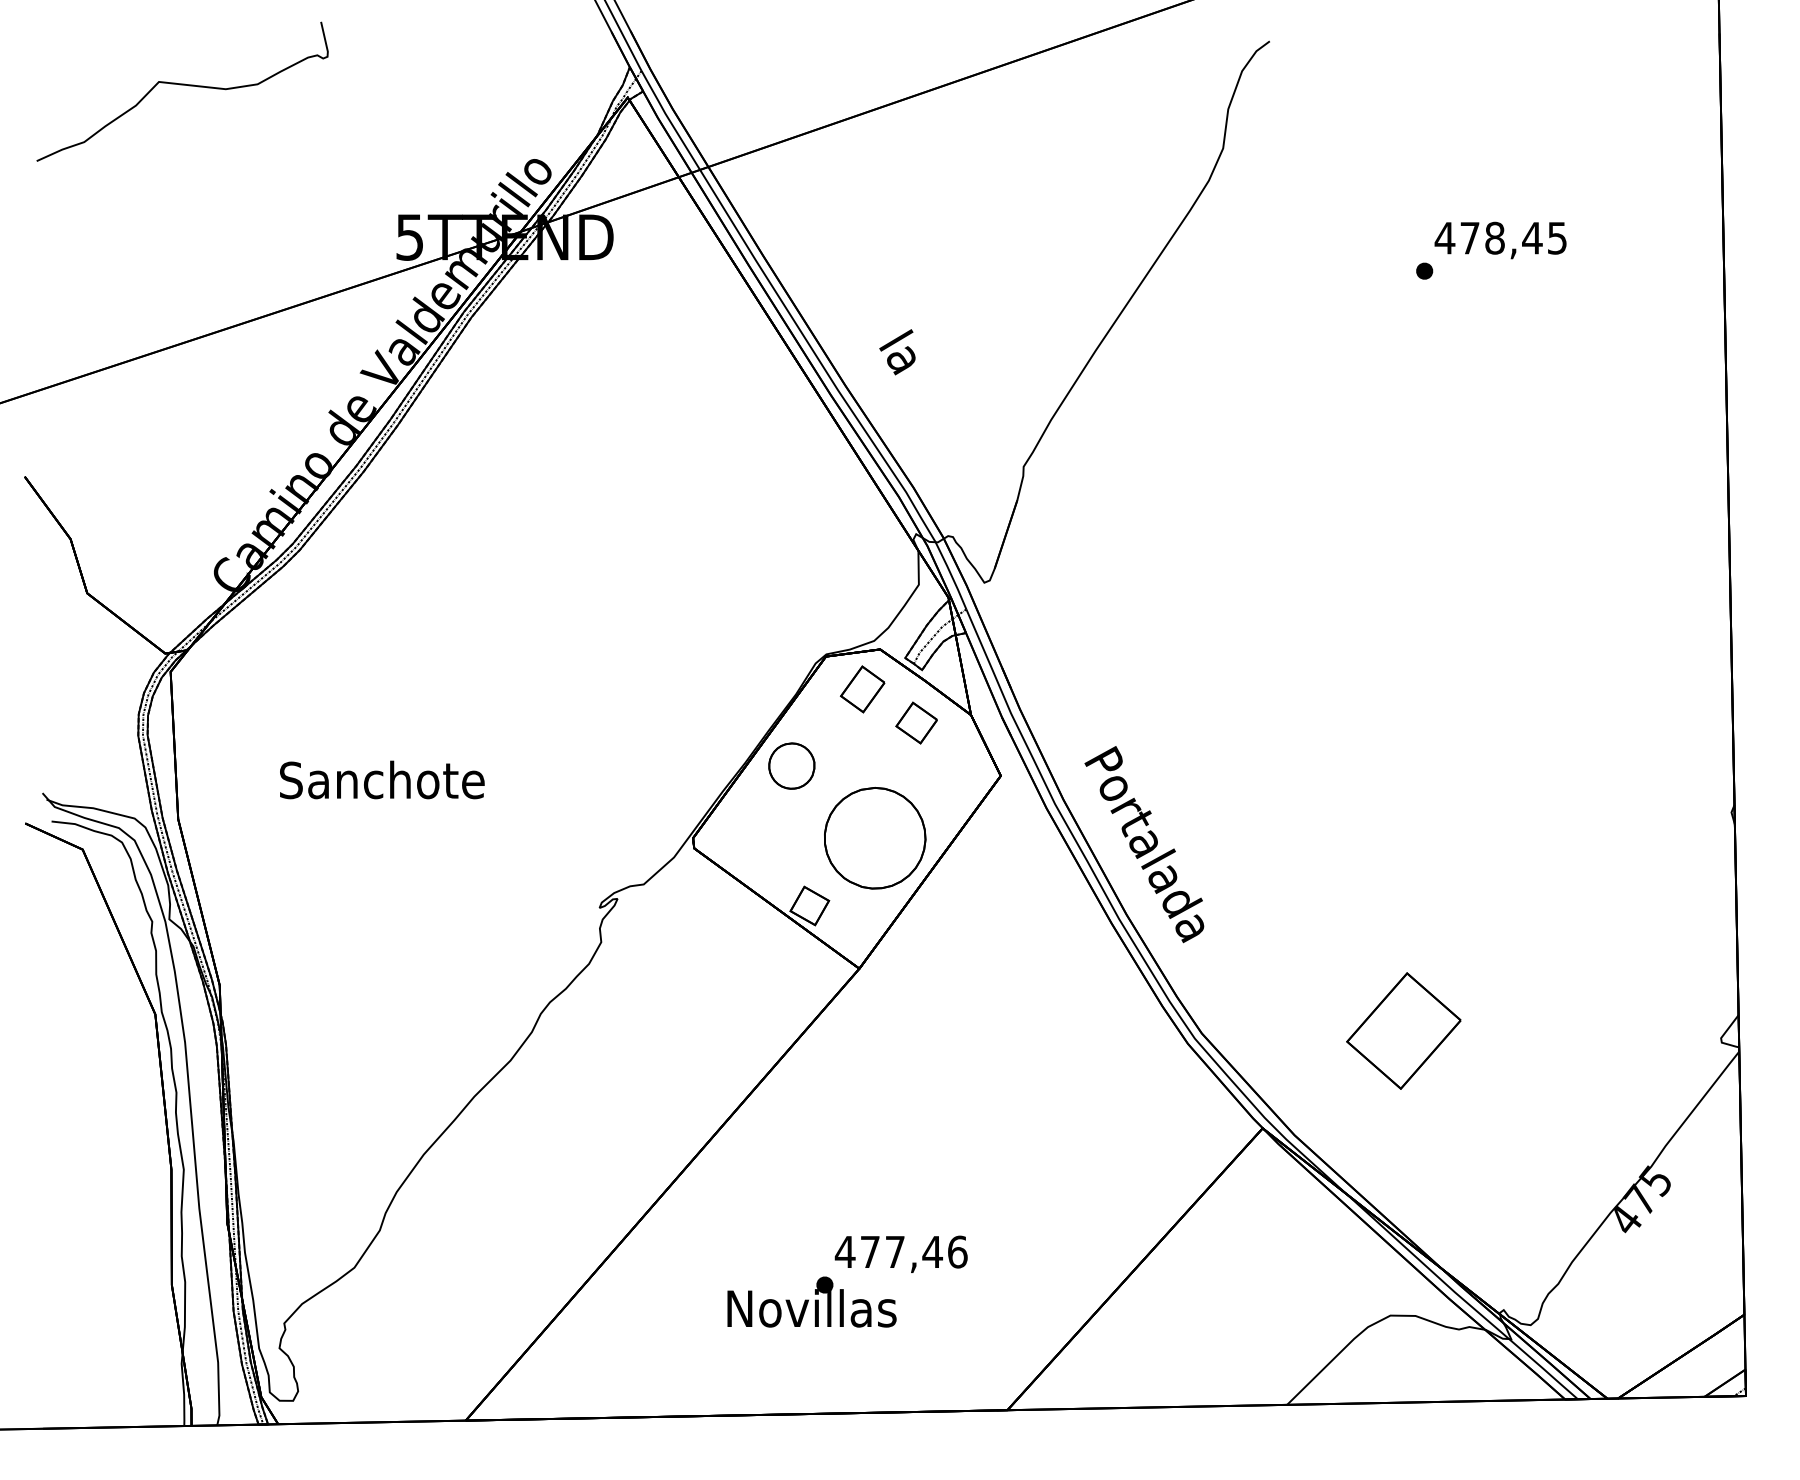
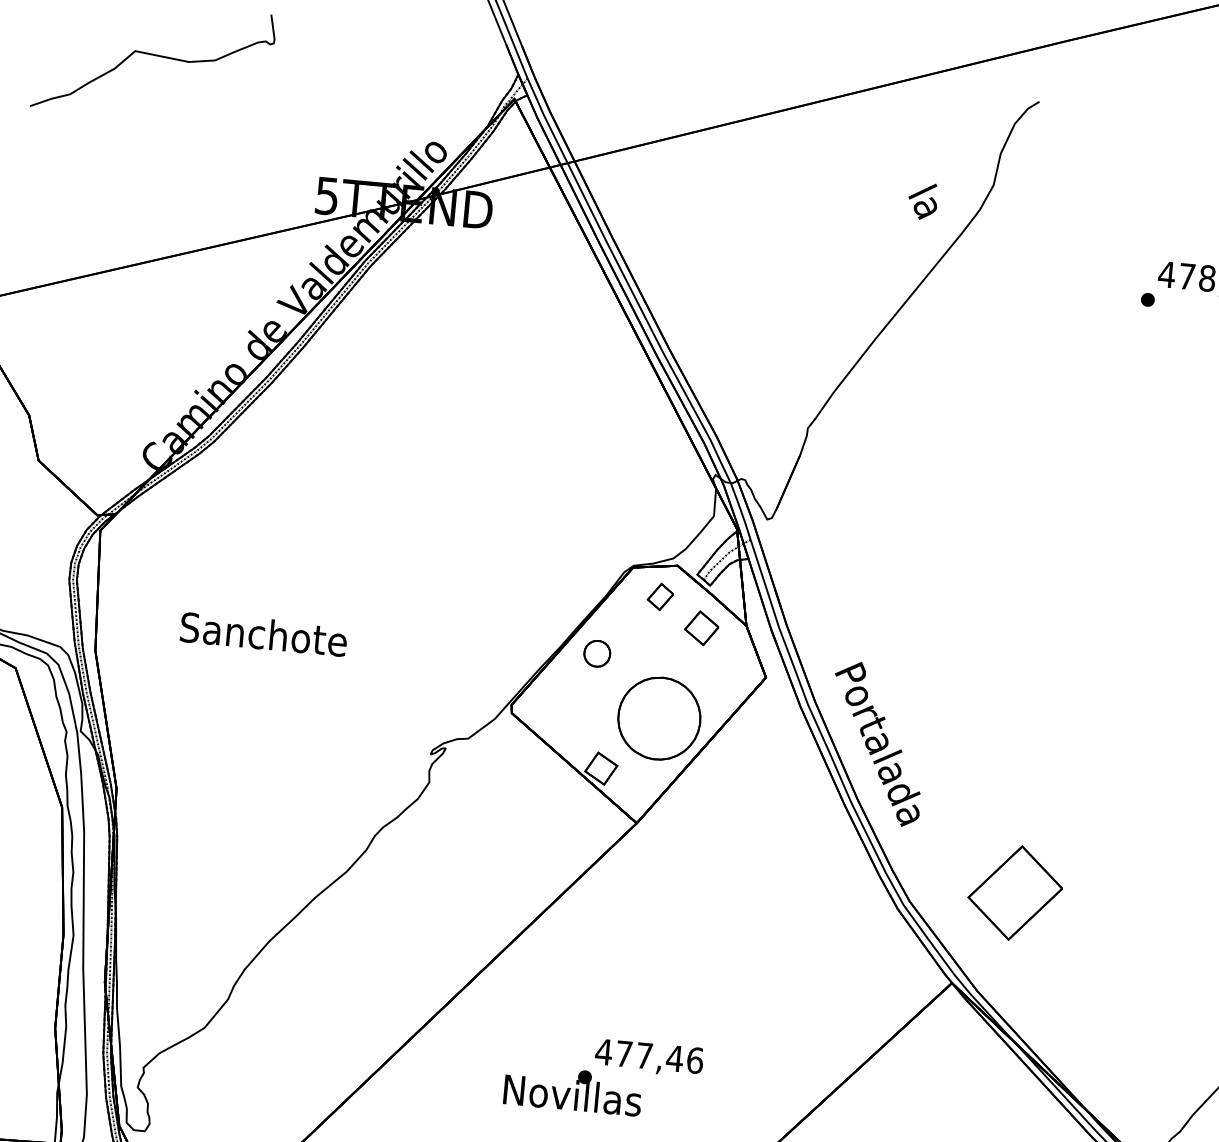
text: (897, 352) -> (922, 201), moved
part: (862, 689) -> (660, 596), size x0.7
part: (791, 765) -> (597, 653), size x0.7
part: (1403, 1030) -> (1015, 892), moved

